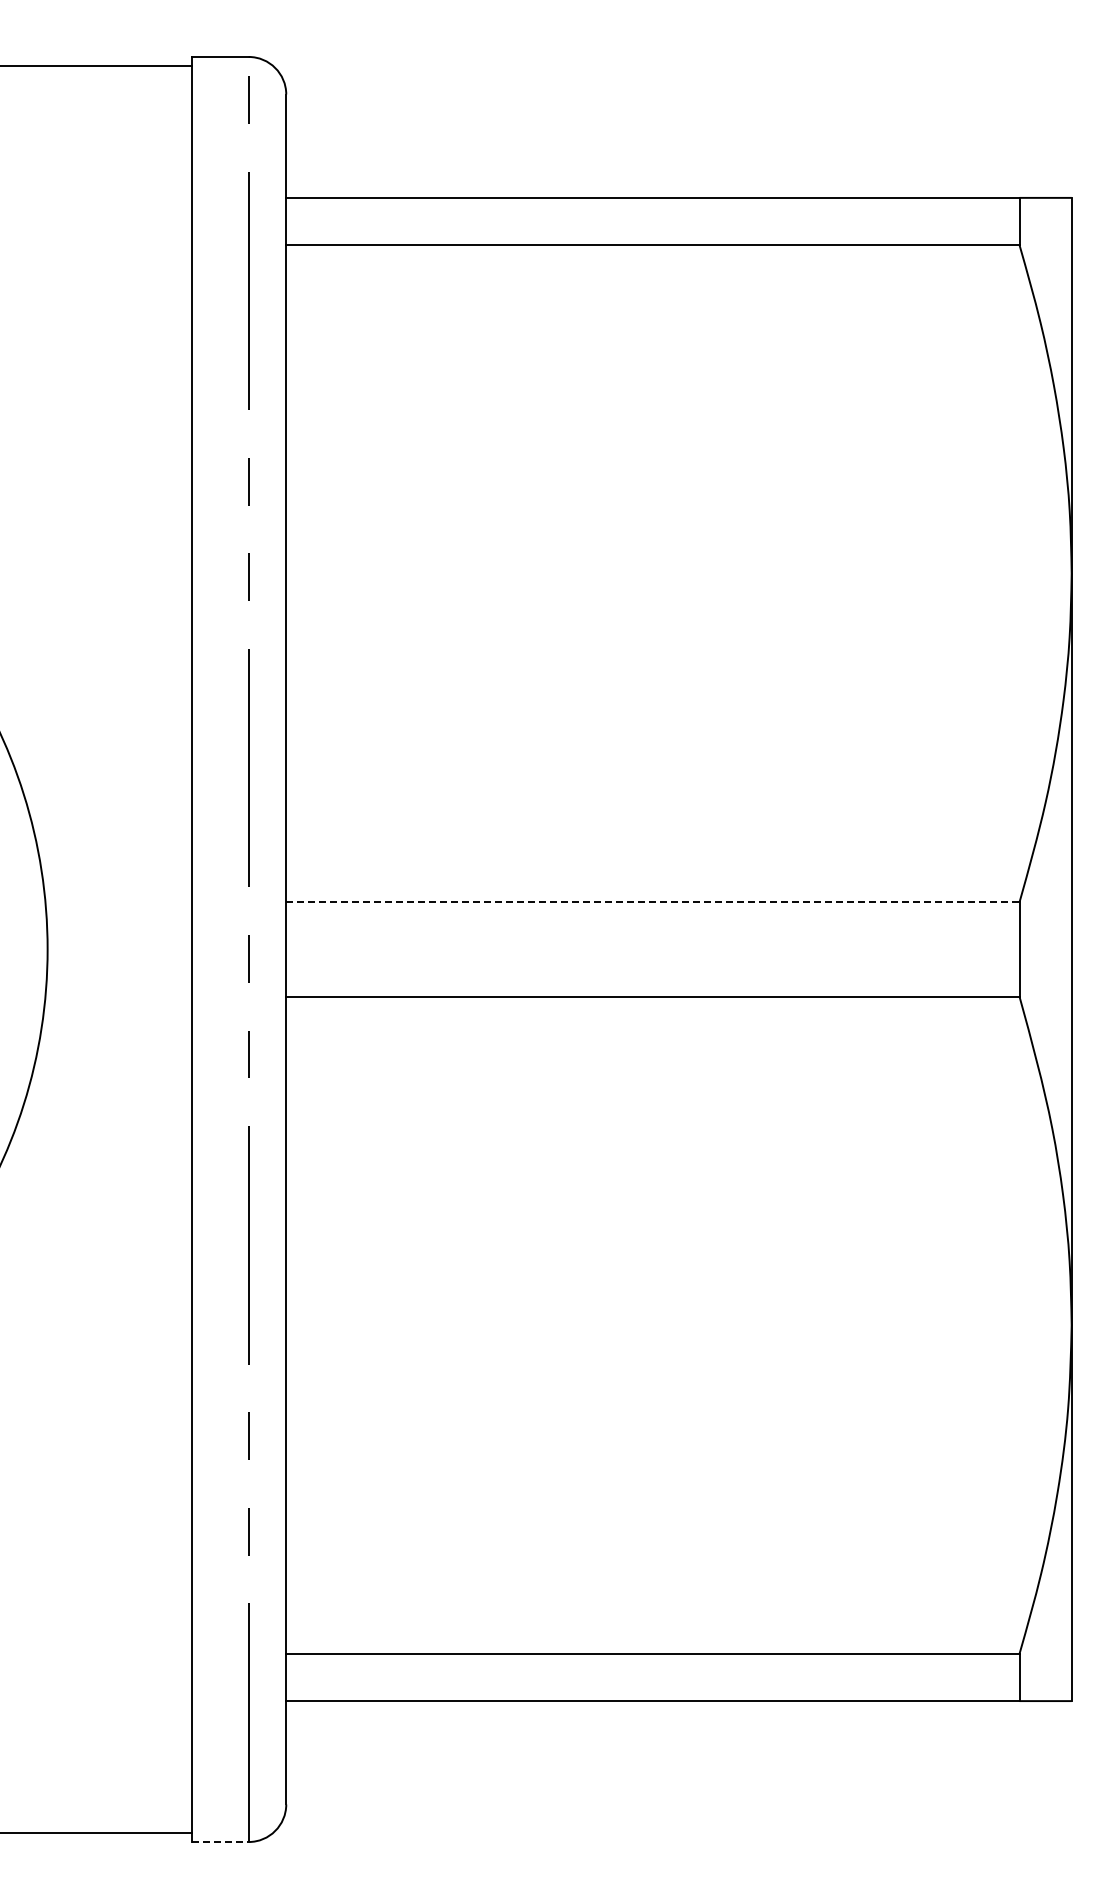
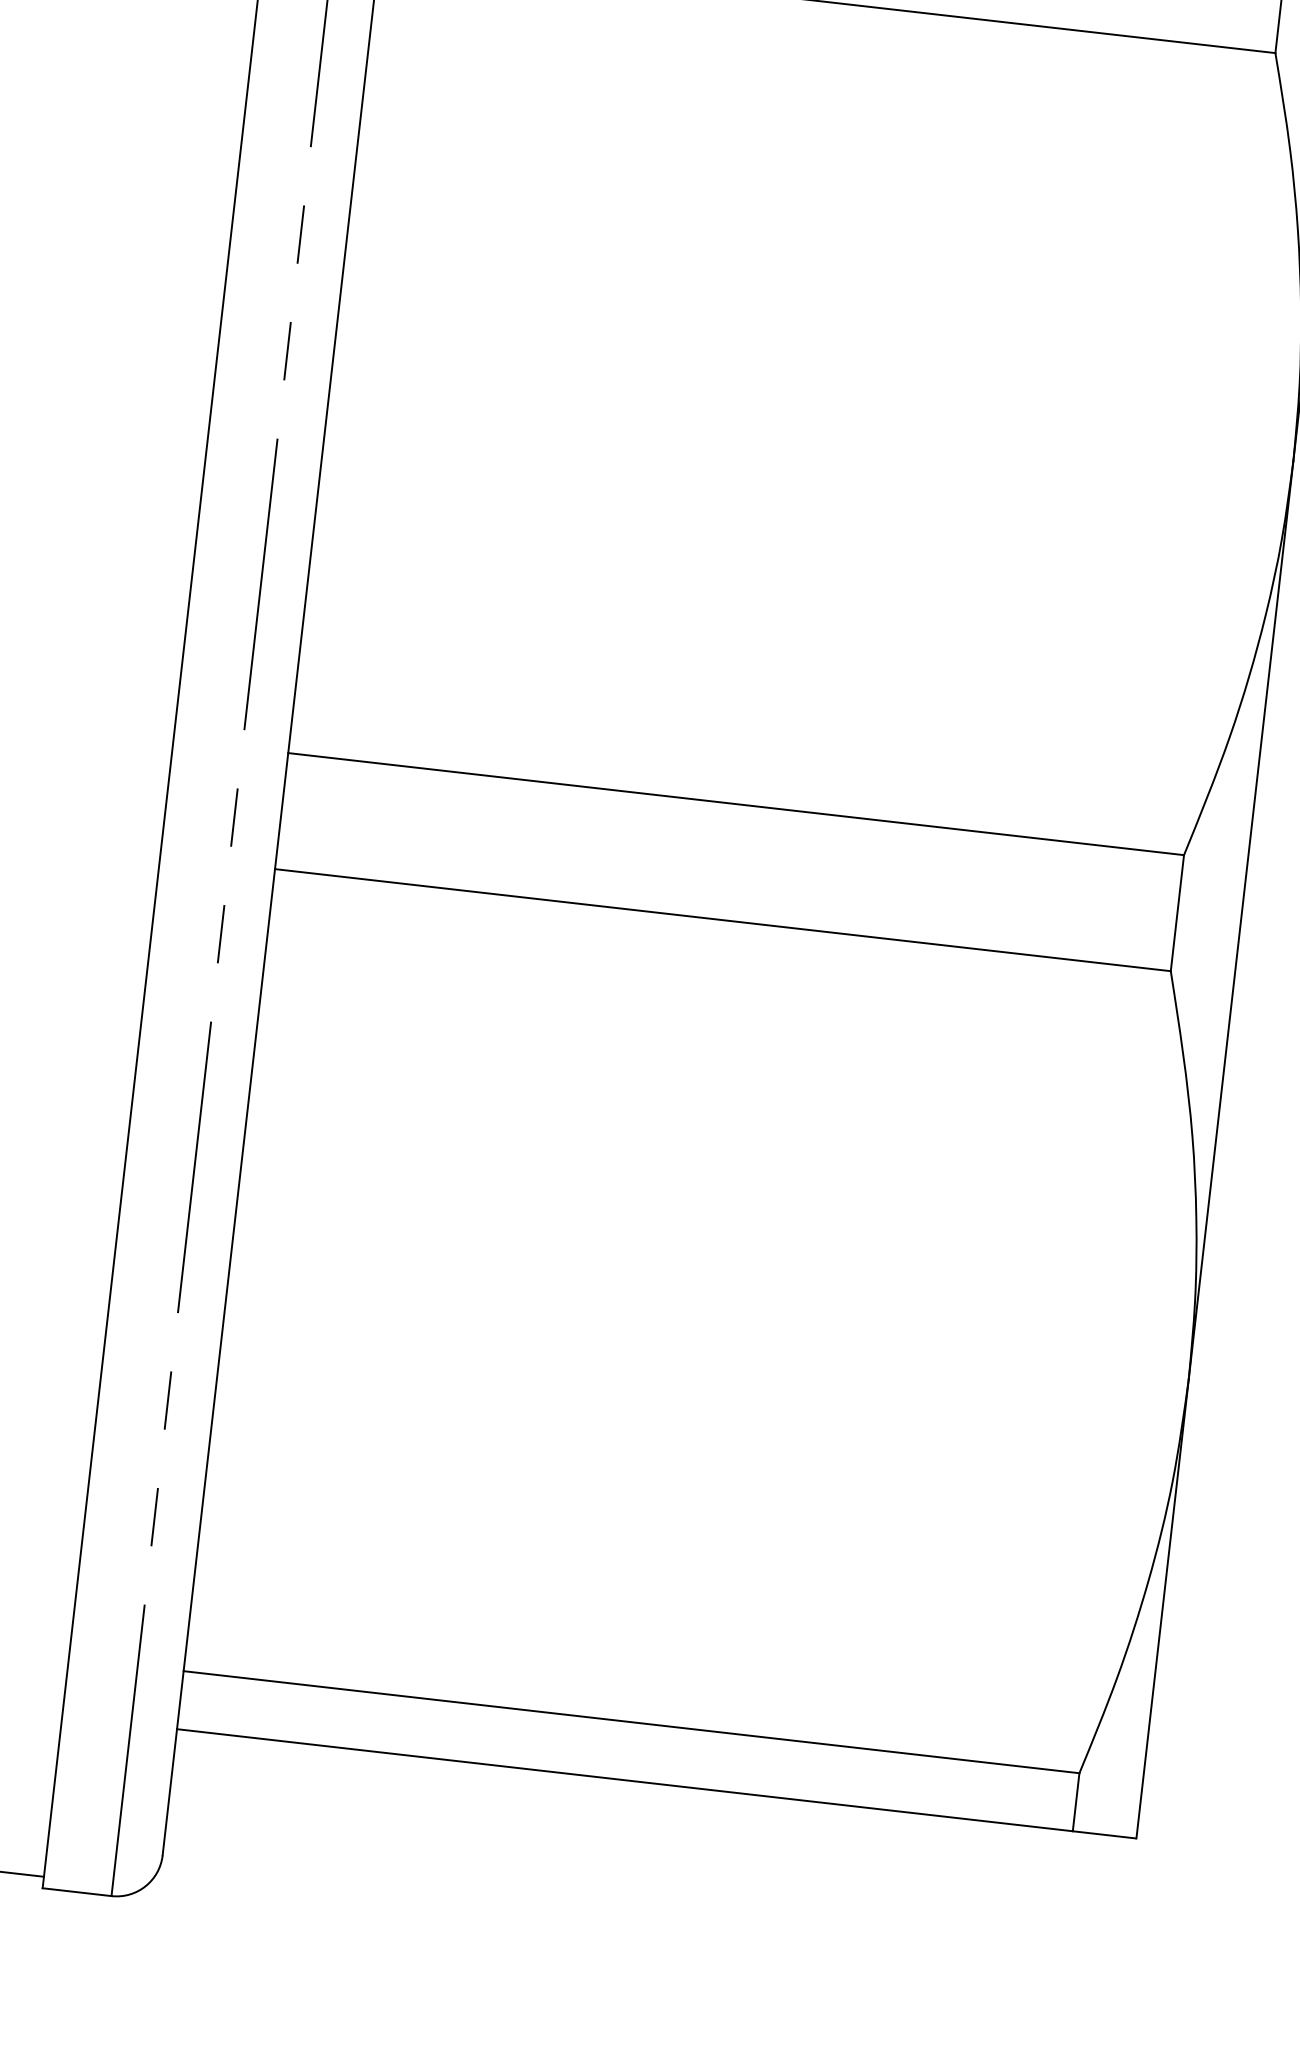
line: (652, 901) -> (735, 803), dashed -> solid
line: (221, 1842) -> (78, 1892), dashed -> solid

